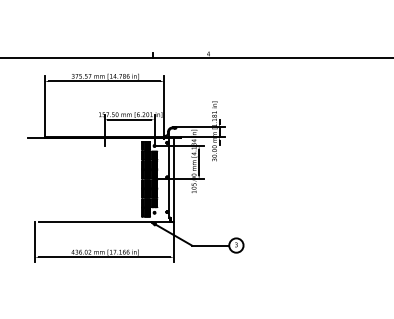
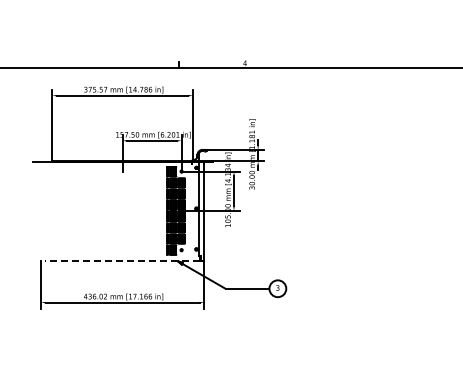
line: (104, 222) -> (122, 261), solid -> dashed

